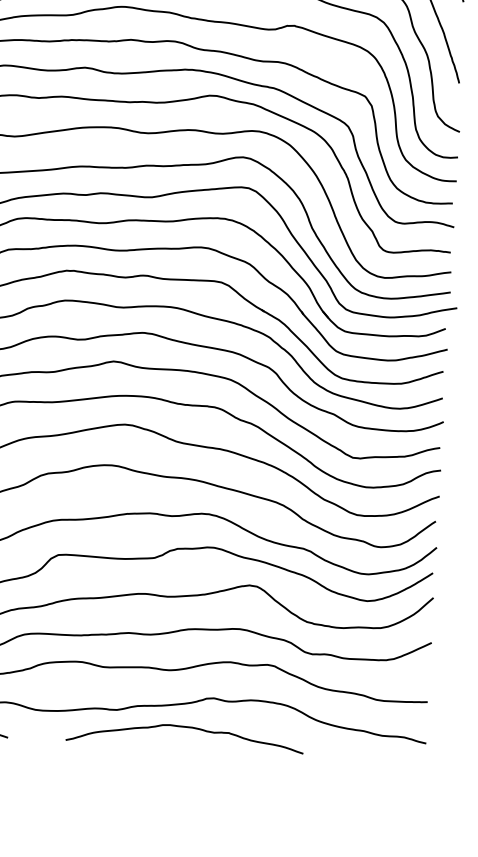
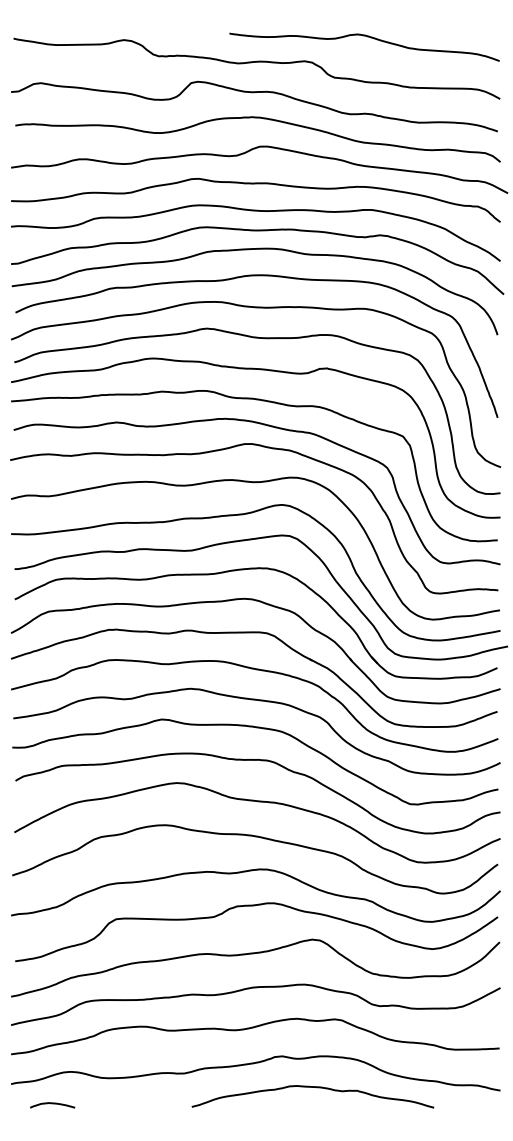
curve: (188, 728) -> (316, 1088), moved

